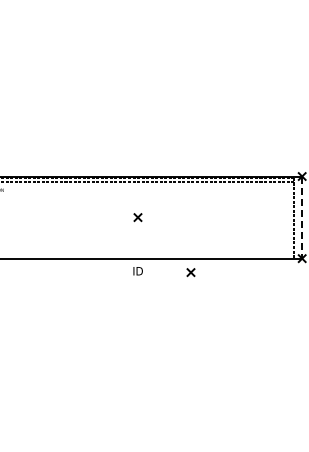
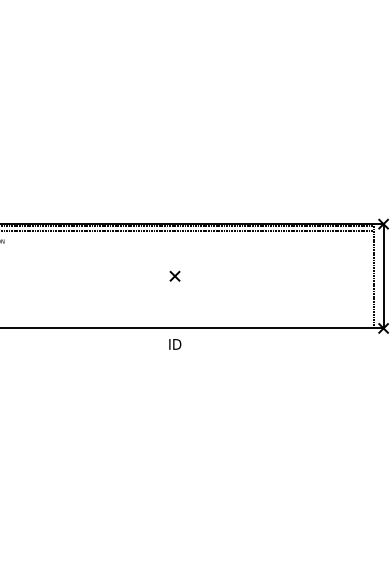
line: (302, 218) -> (383, 277), dashed -> solid
part: (190, 272) -> (241, 346), removed

